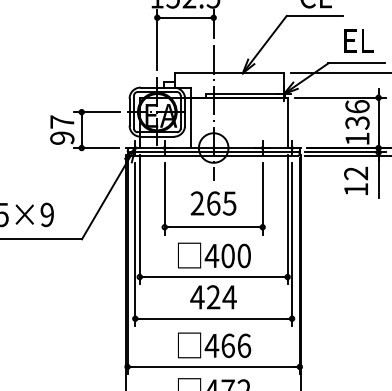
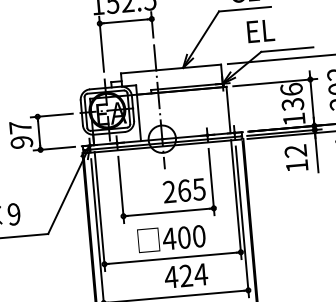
text: (358, 40) -> (260, 30), moved
text: (213, 203) -> (184, 190), moved
text: (213, 297) -> (186, 276), moved

